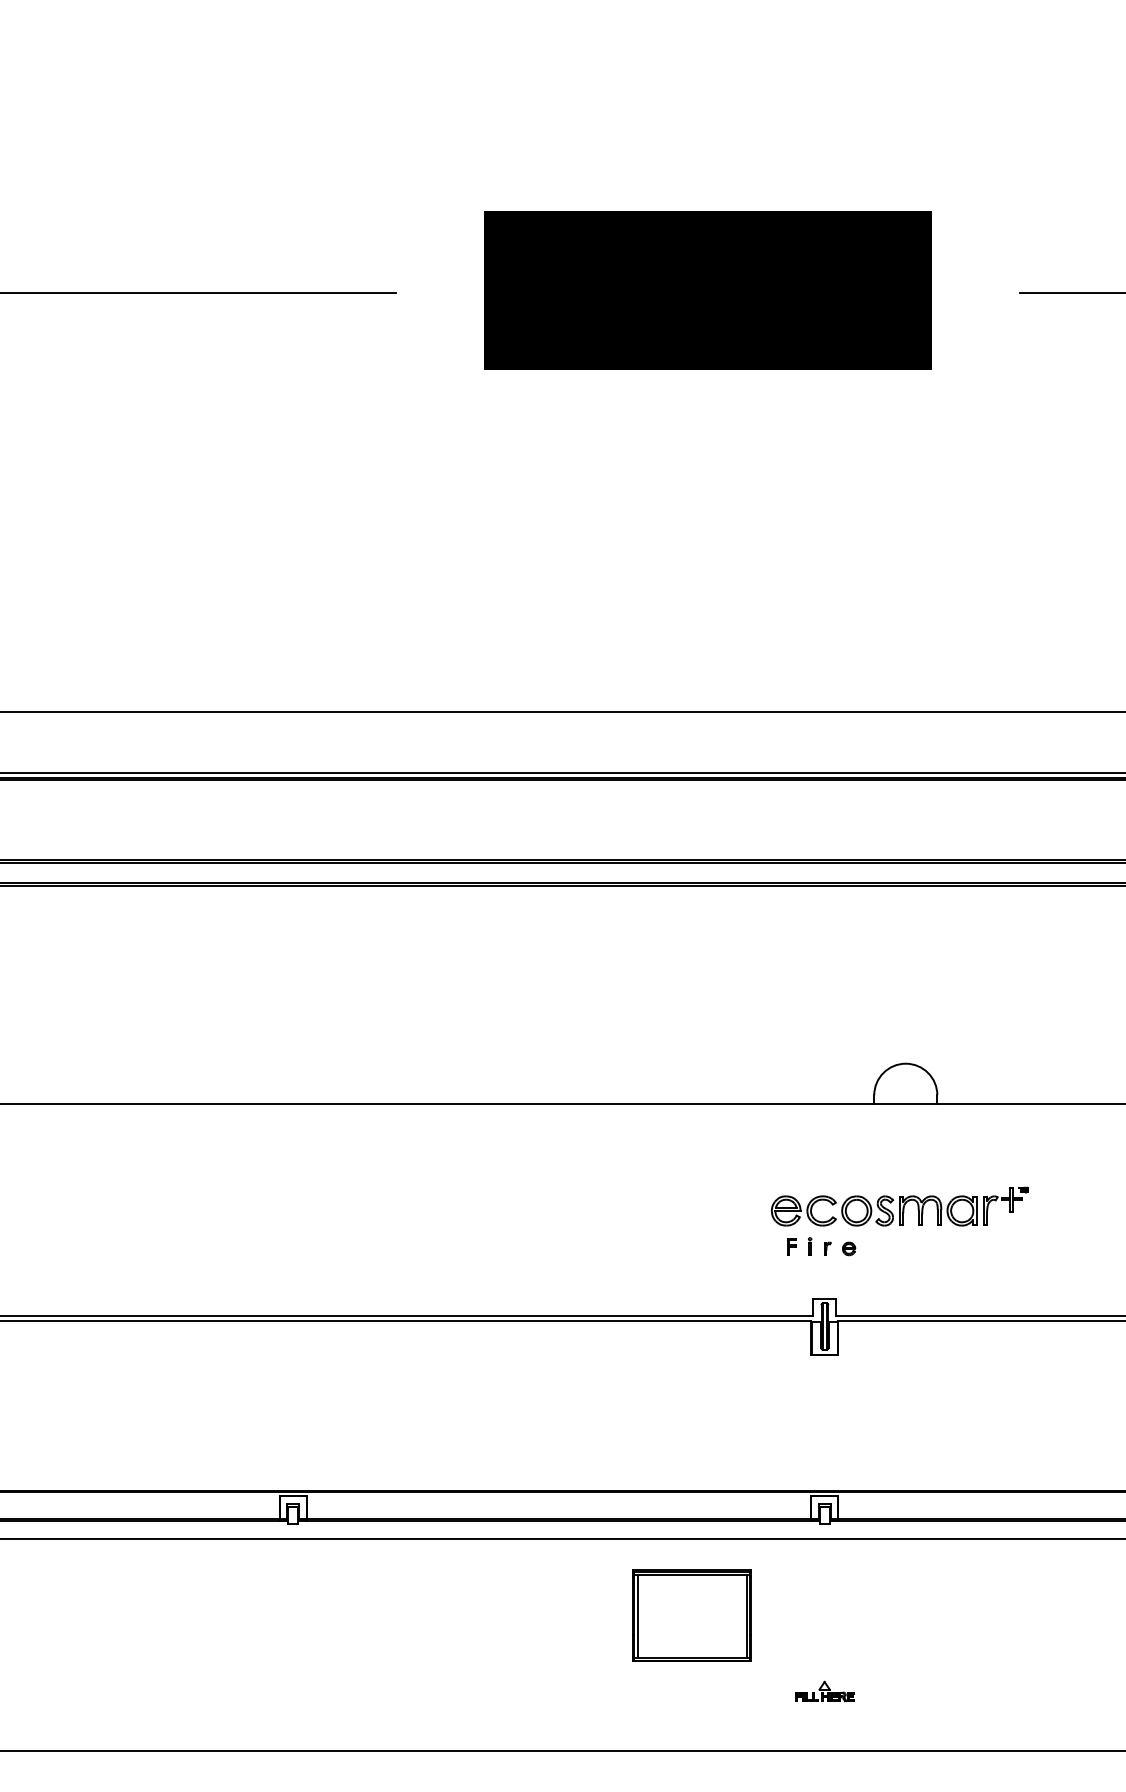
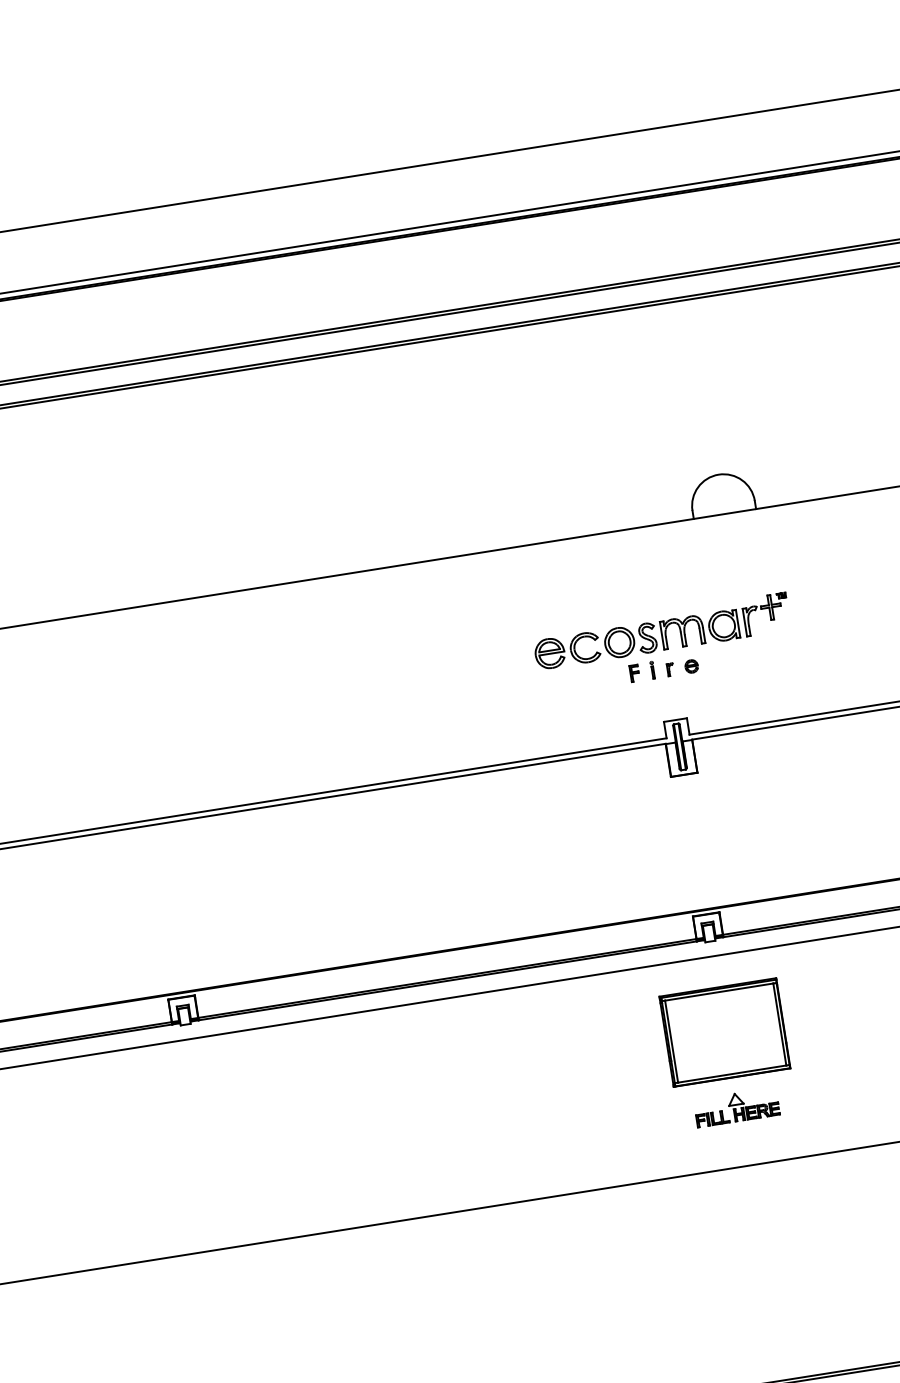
part: (899, 1206) -> (661, 631), moved
part: (691, 1615) -> (724, 1032), moved
part: (824, 1691) -> (736, 1107), size x1.43

